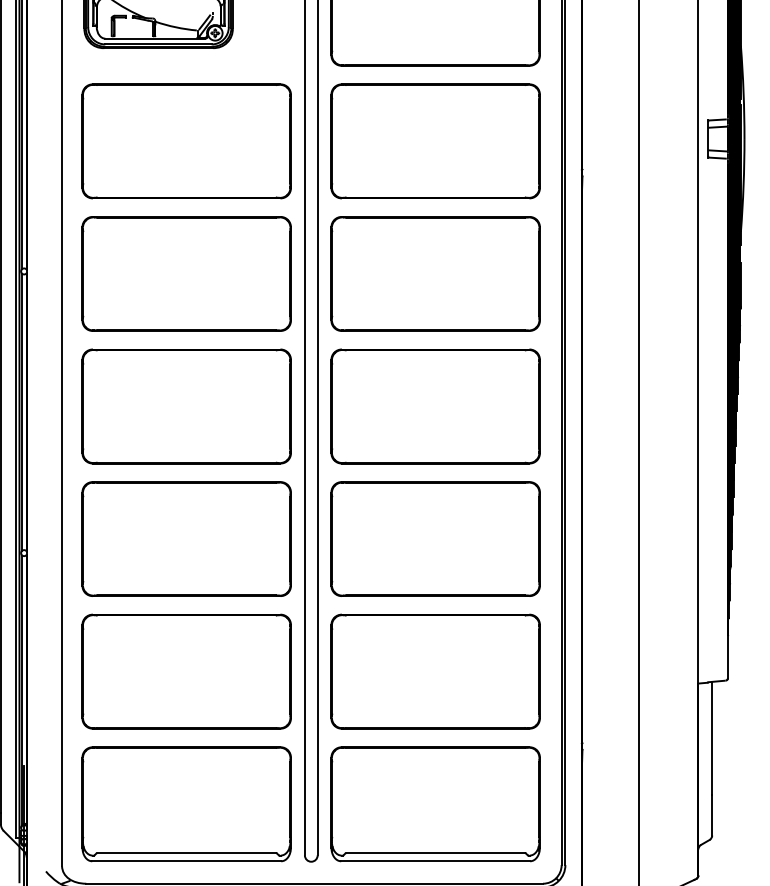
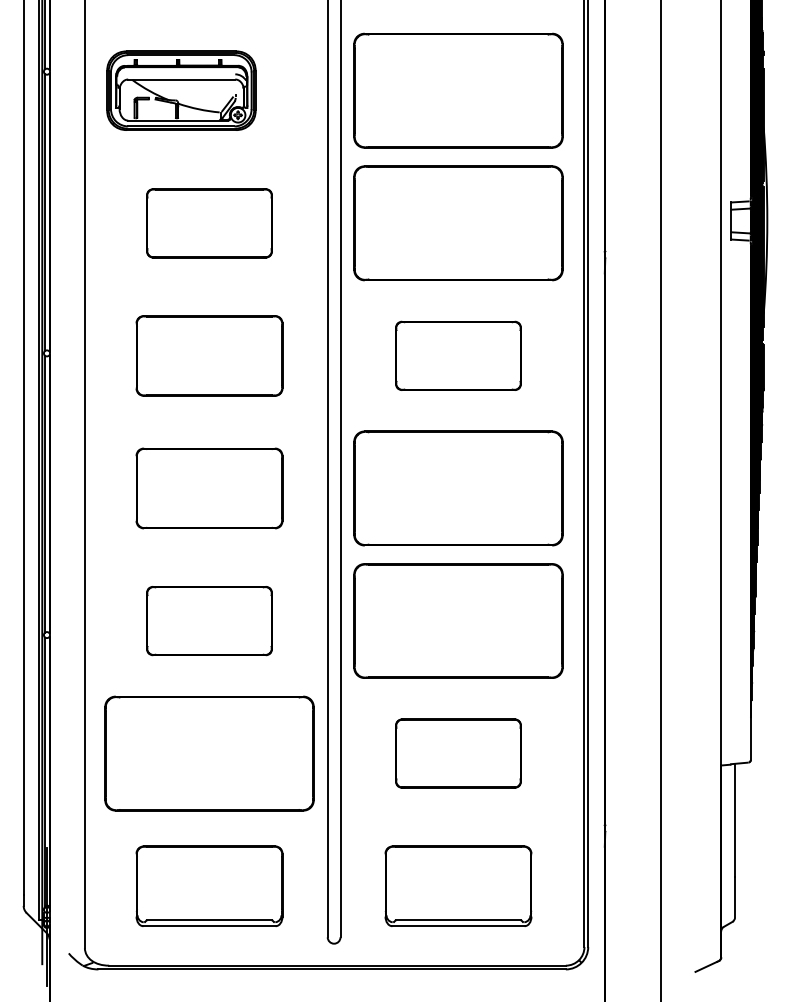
part: (186, 141) -> (209, 223), size x0.6
part: (186, 273) -> (209, 355), size x0.7
part: (435, 273) -> (458, 355), size x0.6
part: (186, 406) -> (209, 488), size x0.7
part: (186, 538) -> (209, 620), size x0.6
part: (435, 671) -> (458, 753), size x0.6
part: (186, 804) -> (209, 886), size x0.7
part: (435, 804) -> (458, 886), size x0.7

